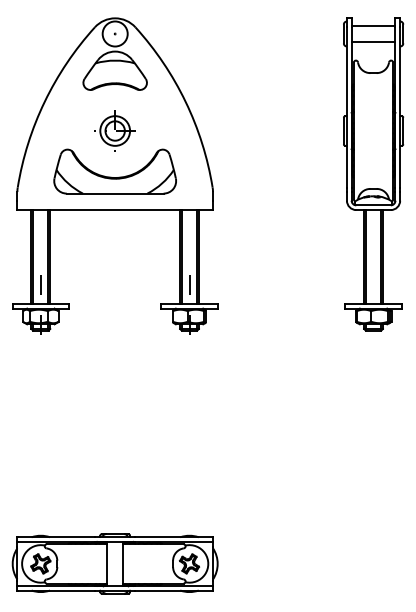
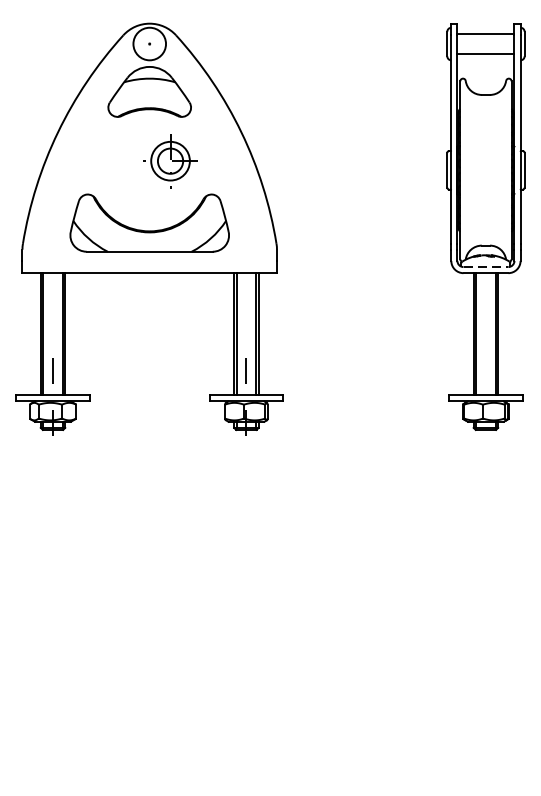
part: (114, 130) -> (169, 160), moved
line: (374, 205) -> (487, 267), solid -> dashed
part: (114, 563) -> (148, 733), removed

